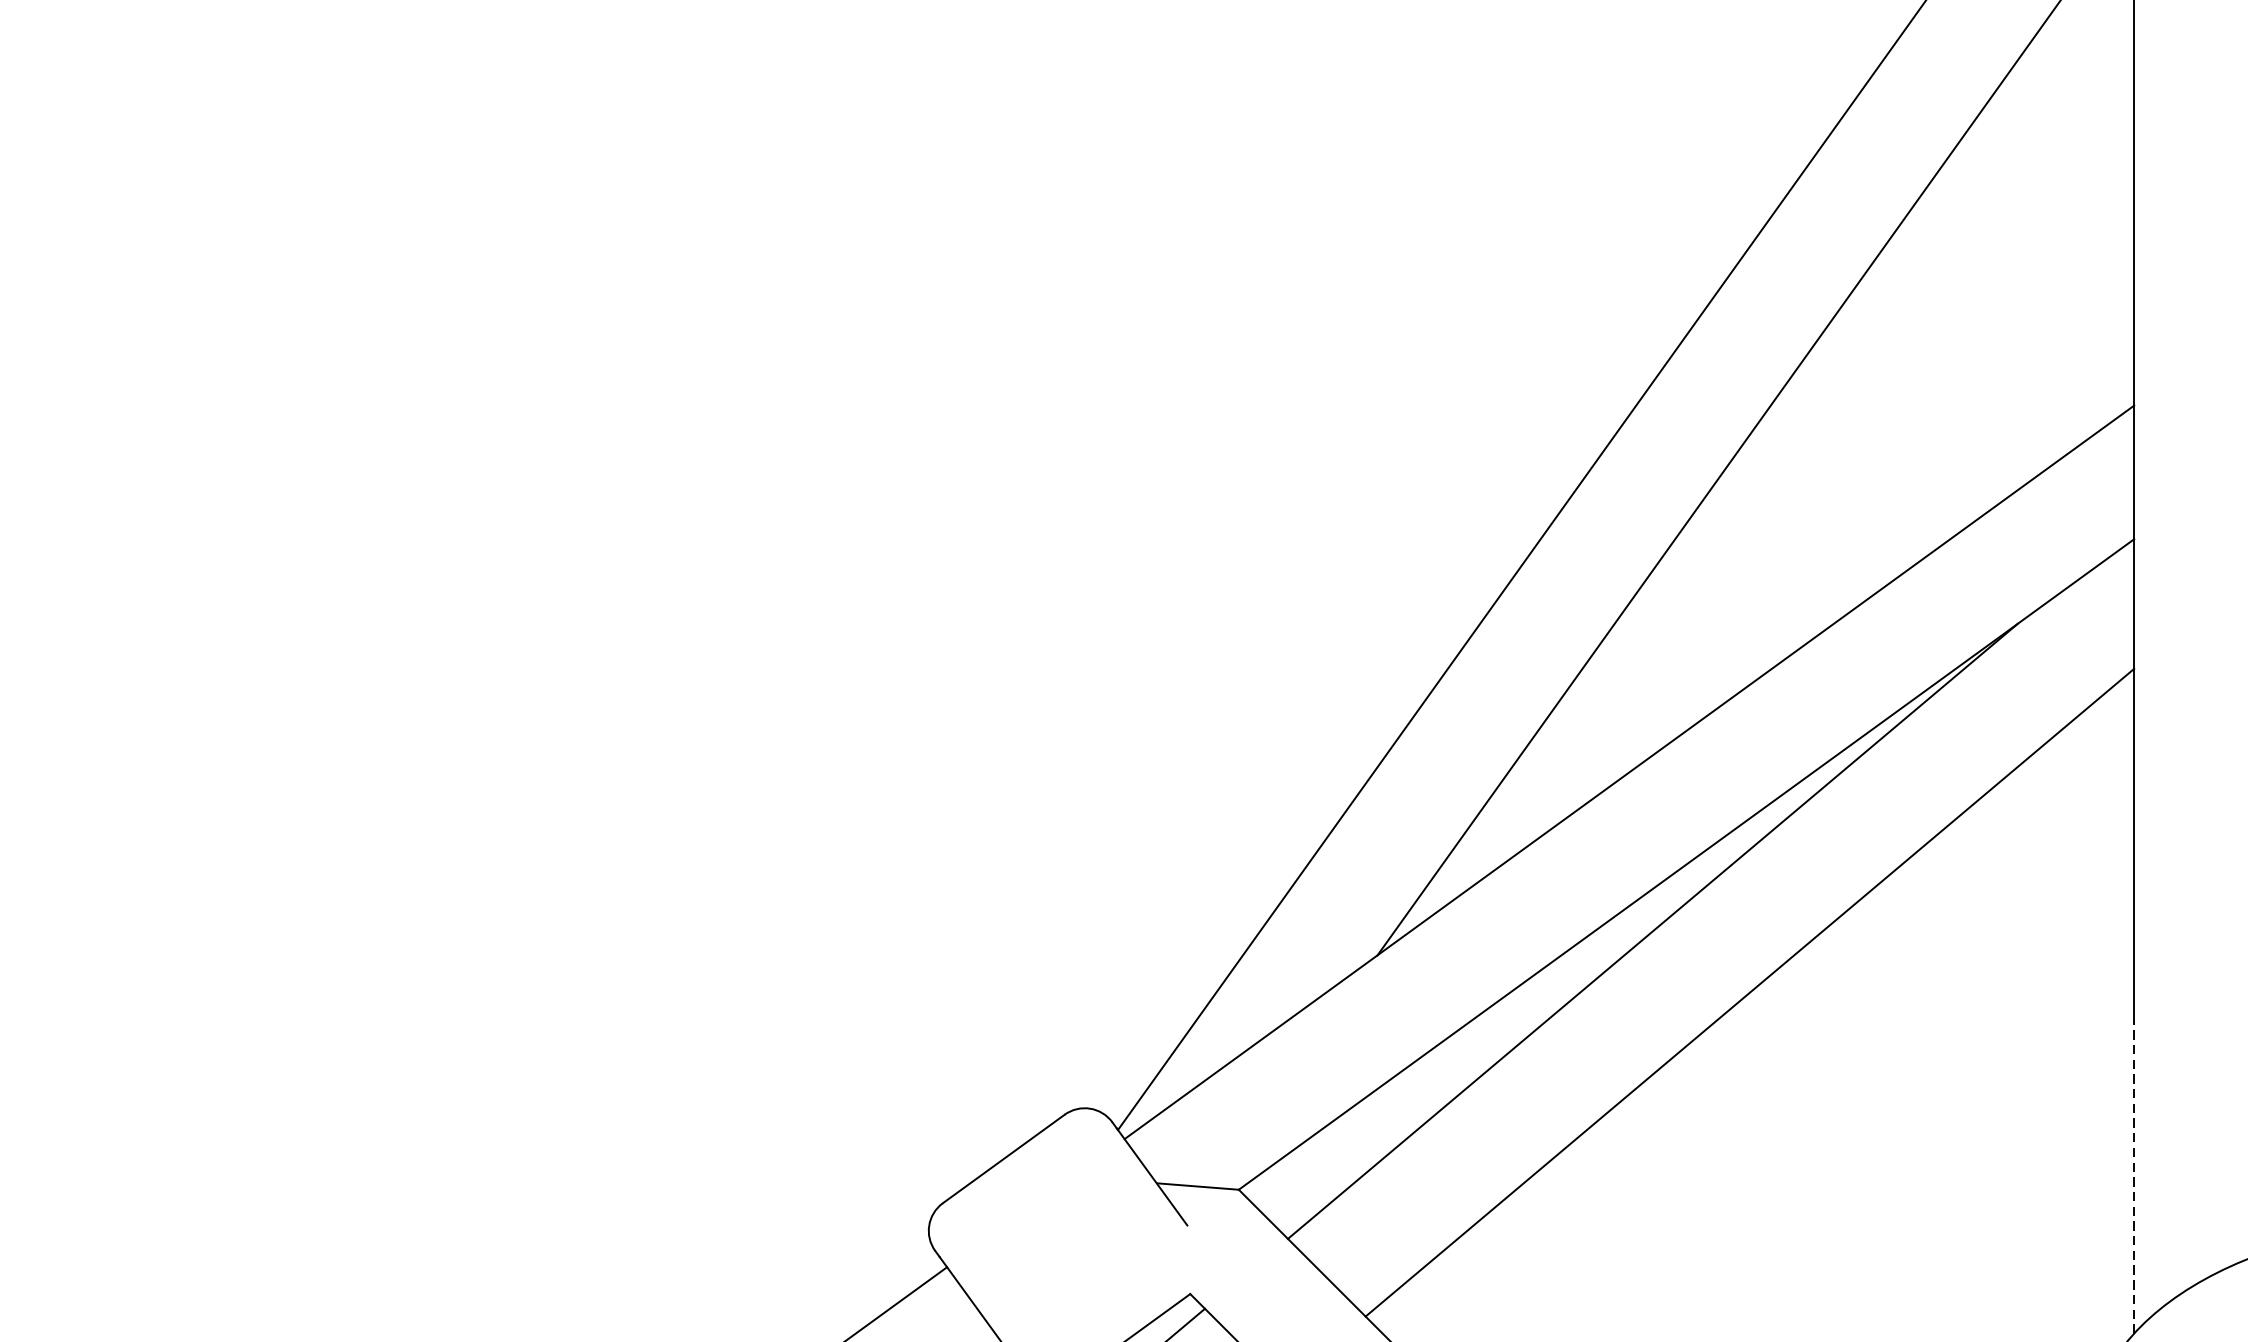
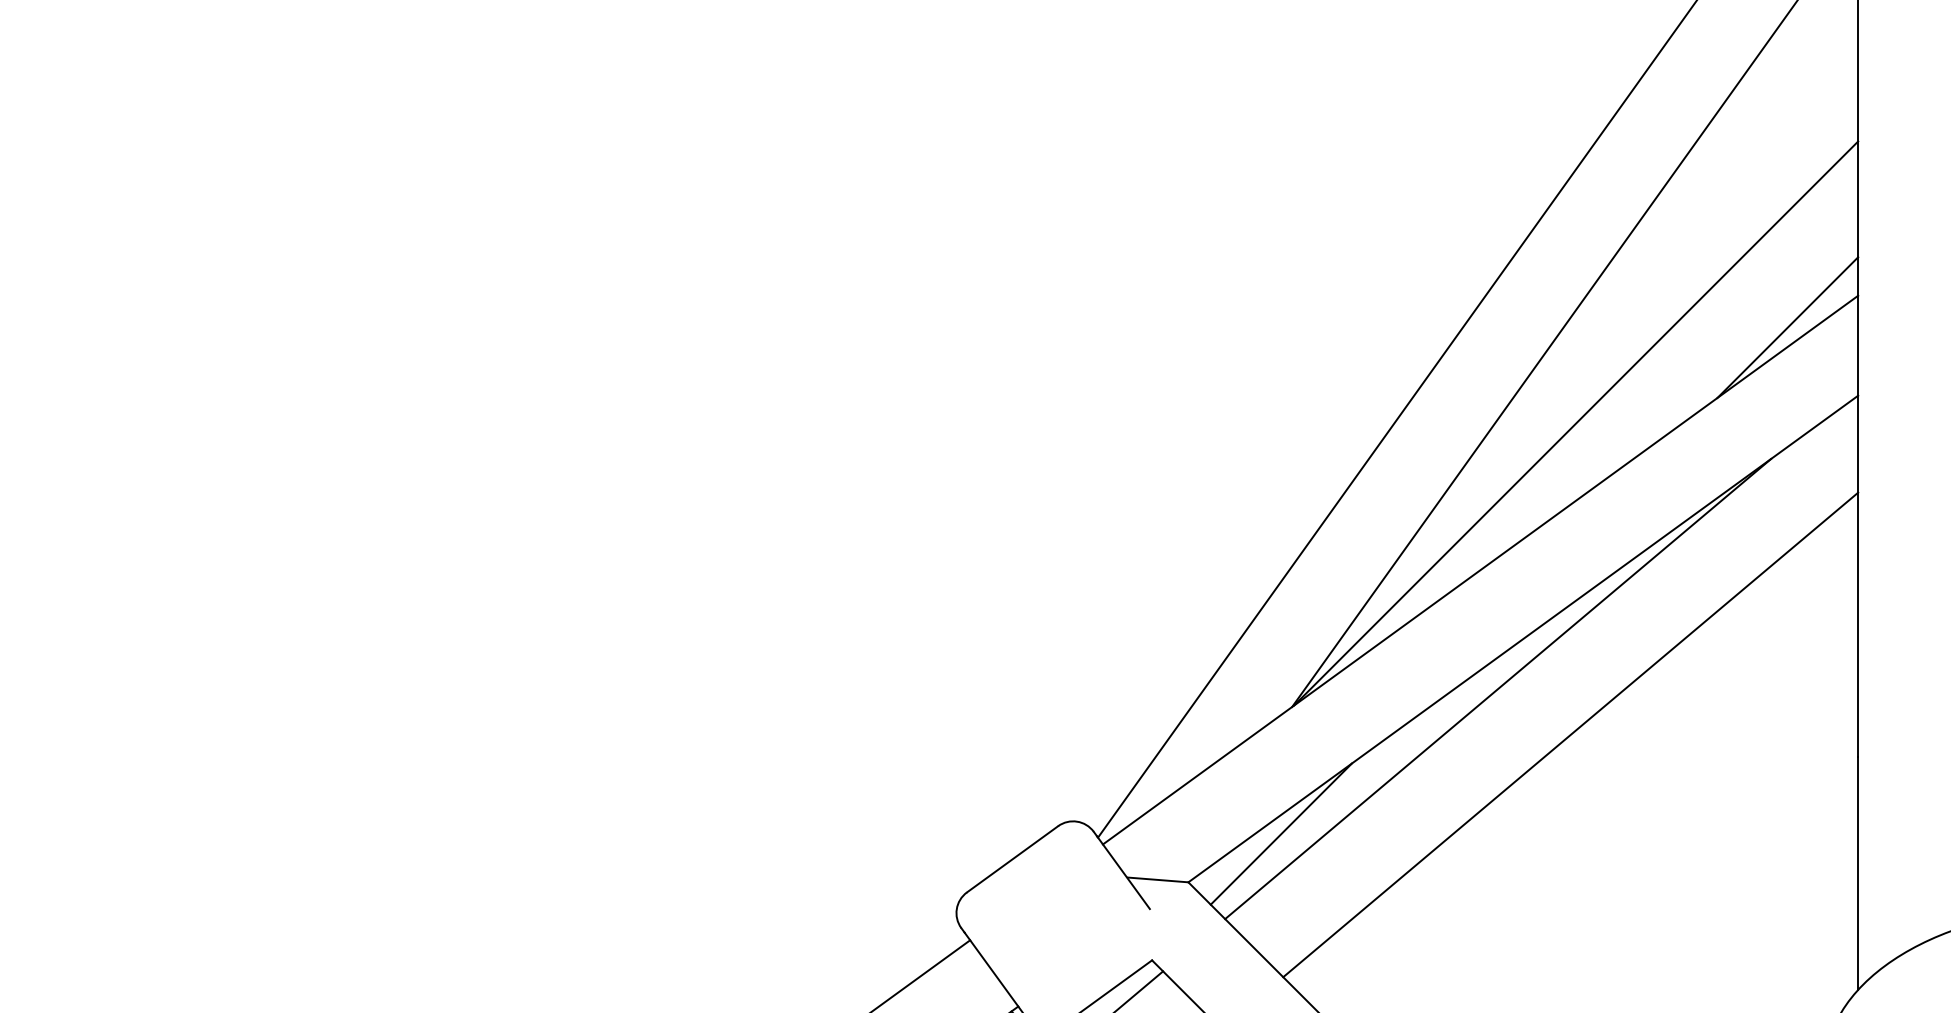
line: (2039, 448) -> (1787, 327), added
line: (1757, 576) -> (1576, 423), added
line: (1361, 1124) -> (1280, 833), added
line: (2134, 1177) -> (1858, 873), dashed -> solid

